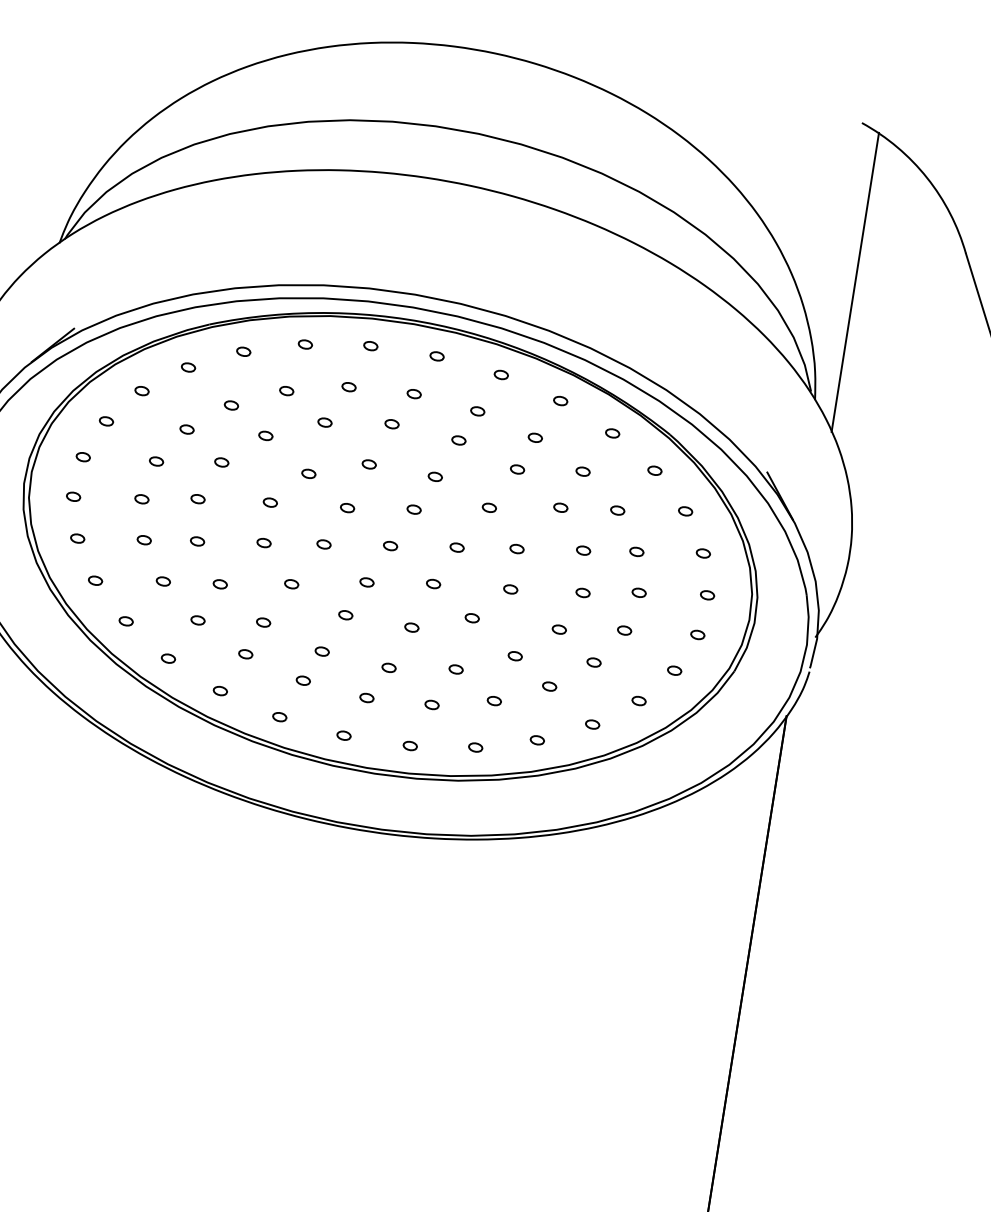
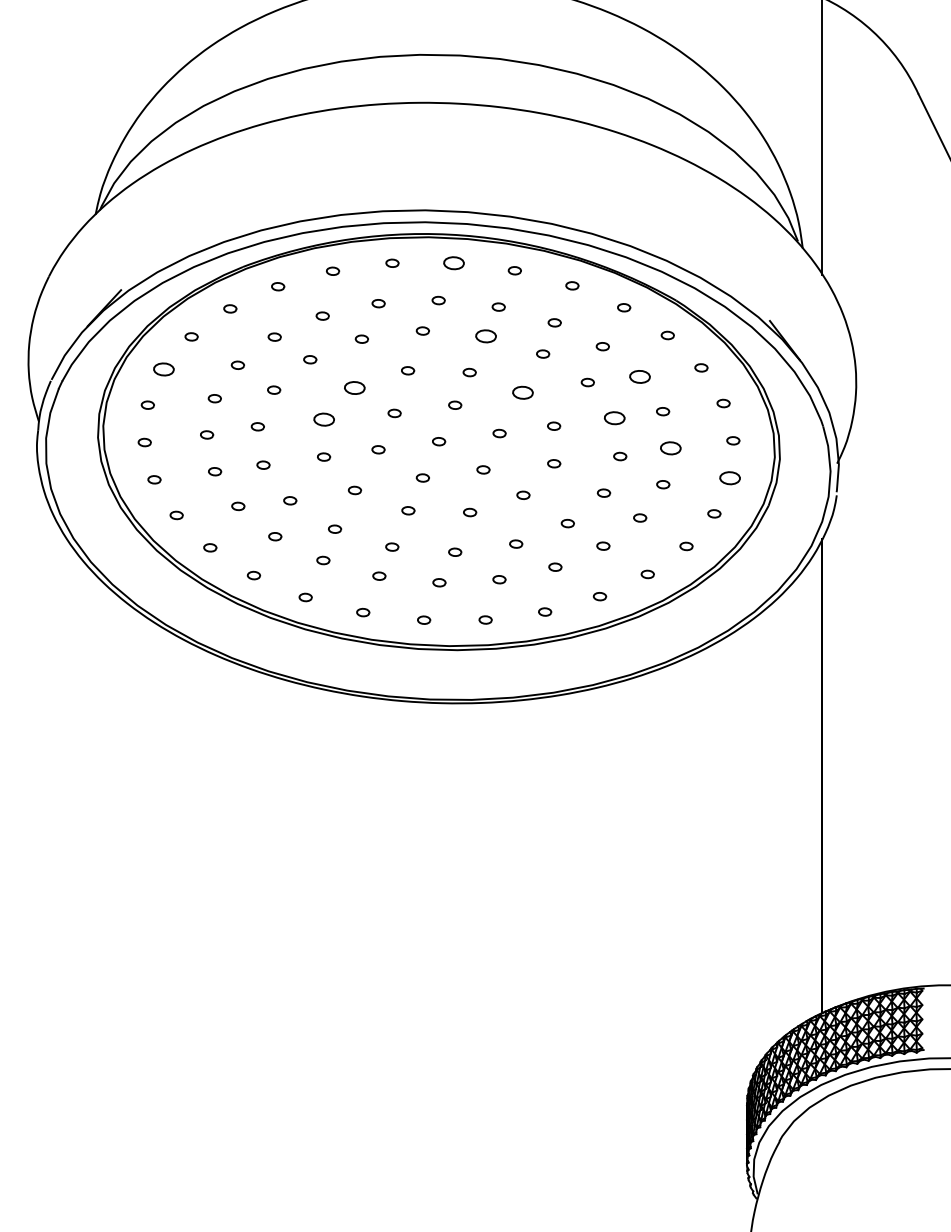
part: (436, 355) -> (453, 262), size x1.6
part: (106, 421) -> (163, 369), size x1.6
part: (458, 439) -> (485, 335), size x1.6
part: (308, 473) -> (354, 387), size x1.6
part: (269, 502) -> (323, 419), size x1.6
part: (489, 507) -> (523, 392), size x1.6
part: (617, 510) -> (639, 376), size x1.6
part: (583, 549) -> (614, 417), size x1.6
part: (639, 593) -> (671, 448), size x1.6
part: (698, 634) -> (730, 477), size x1.6

